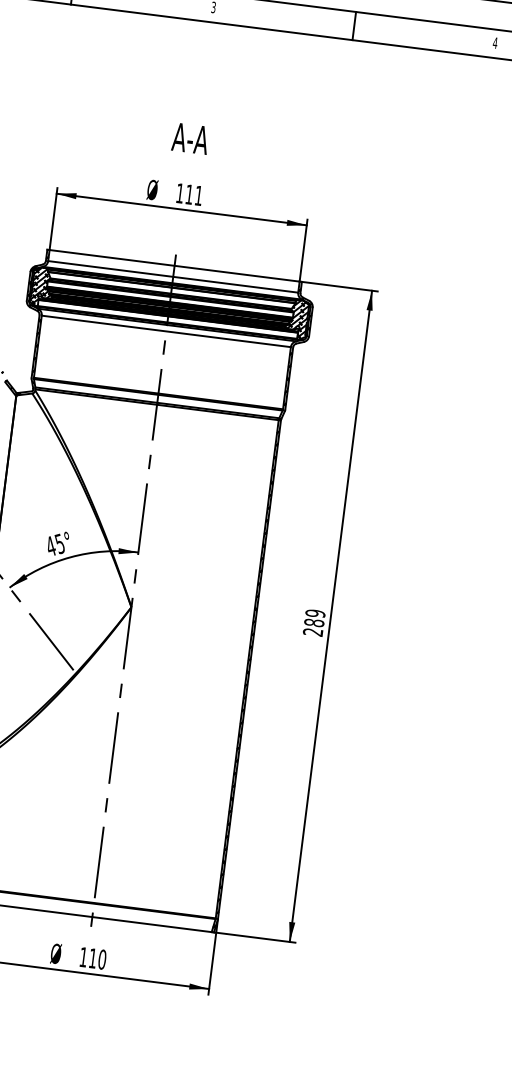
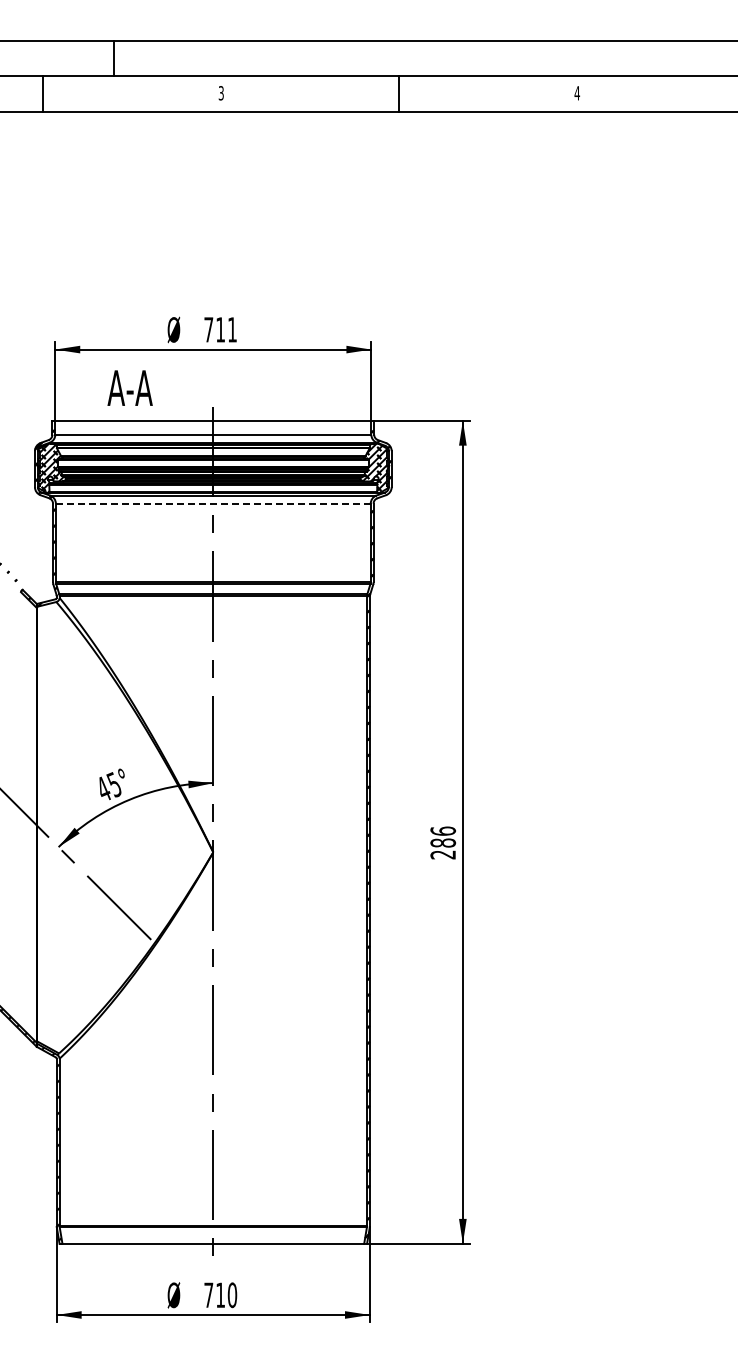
text: (190, 138) -> (129, 387), moved
text: (179, 193) -> (208, 329), 111 -> 711
line: (166, 331) -> (213, 503), solid -> dashed
text: (315, 613) -> (443, 830), 289 -> 286
text: (83, 956) -> (208, 1294), 110 -> 710

